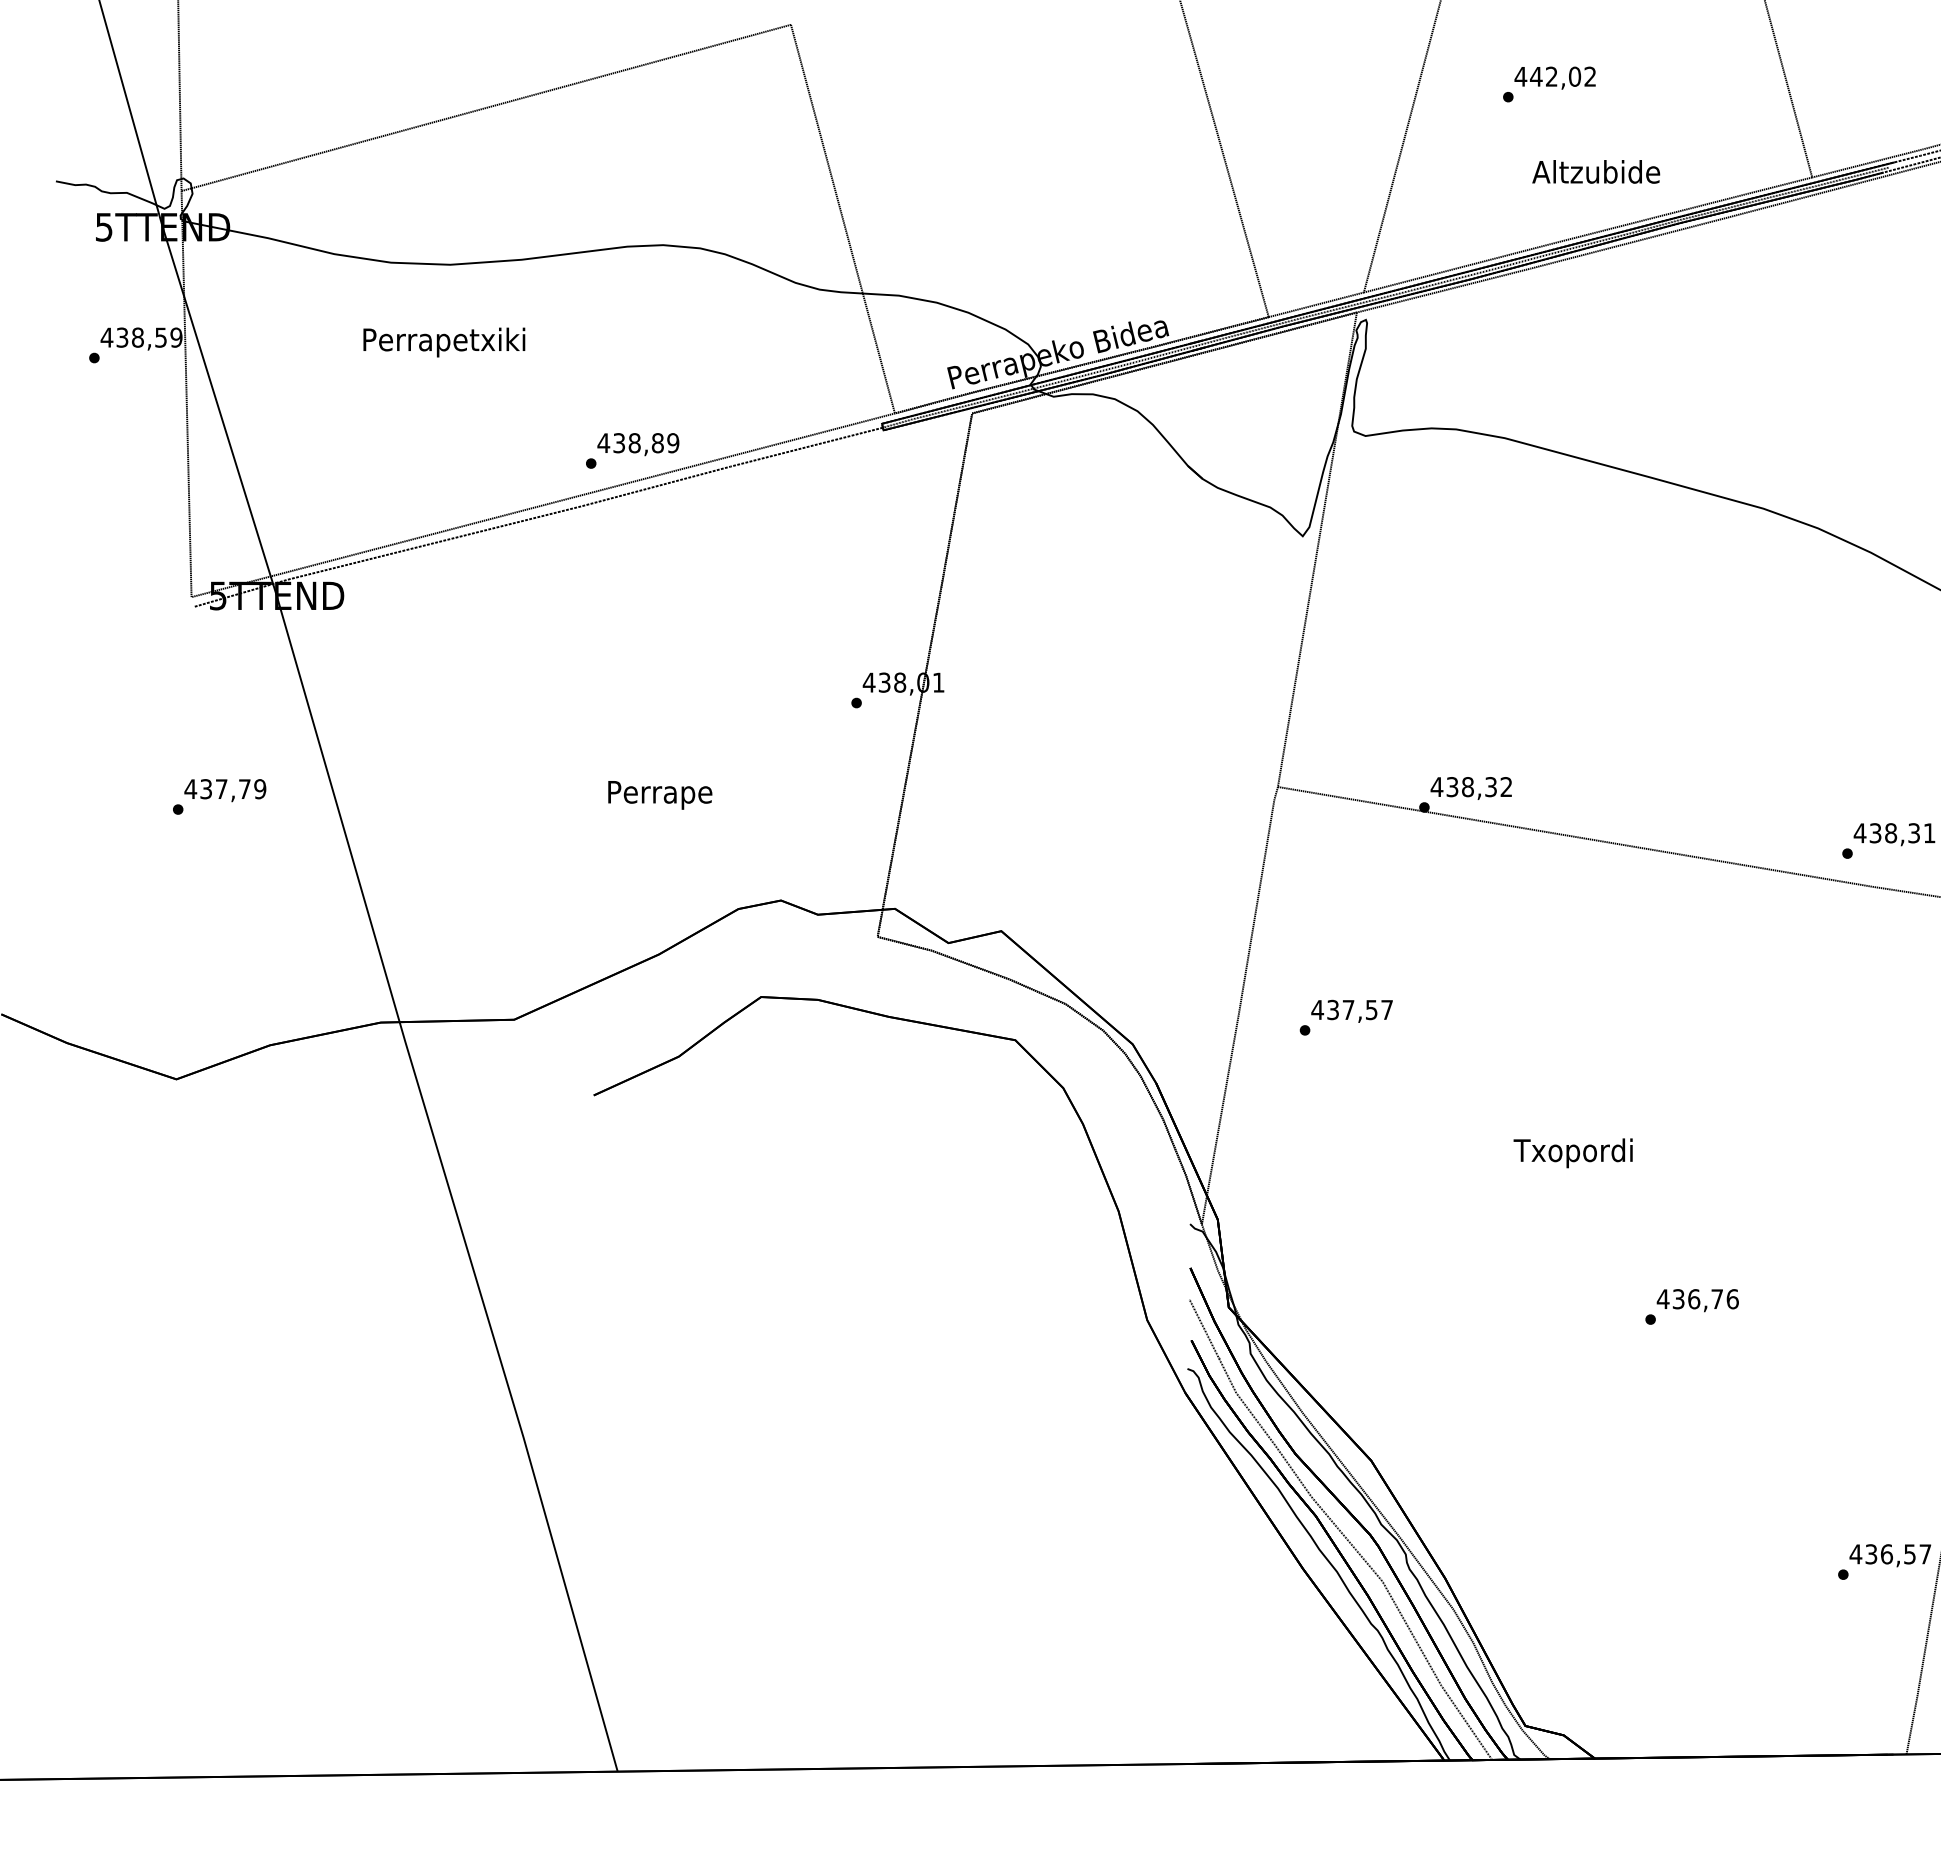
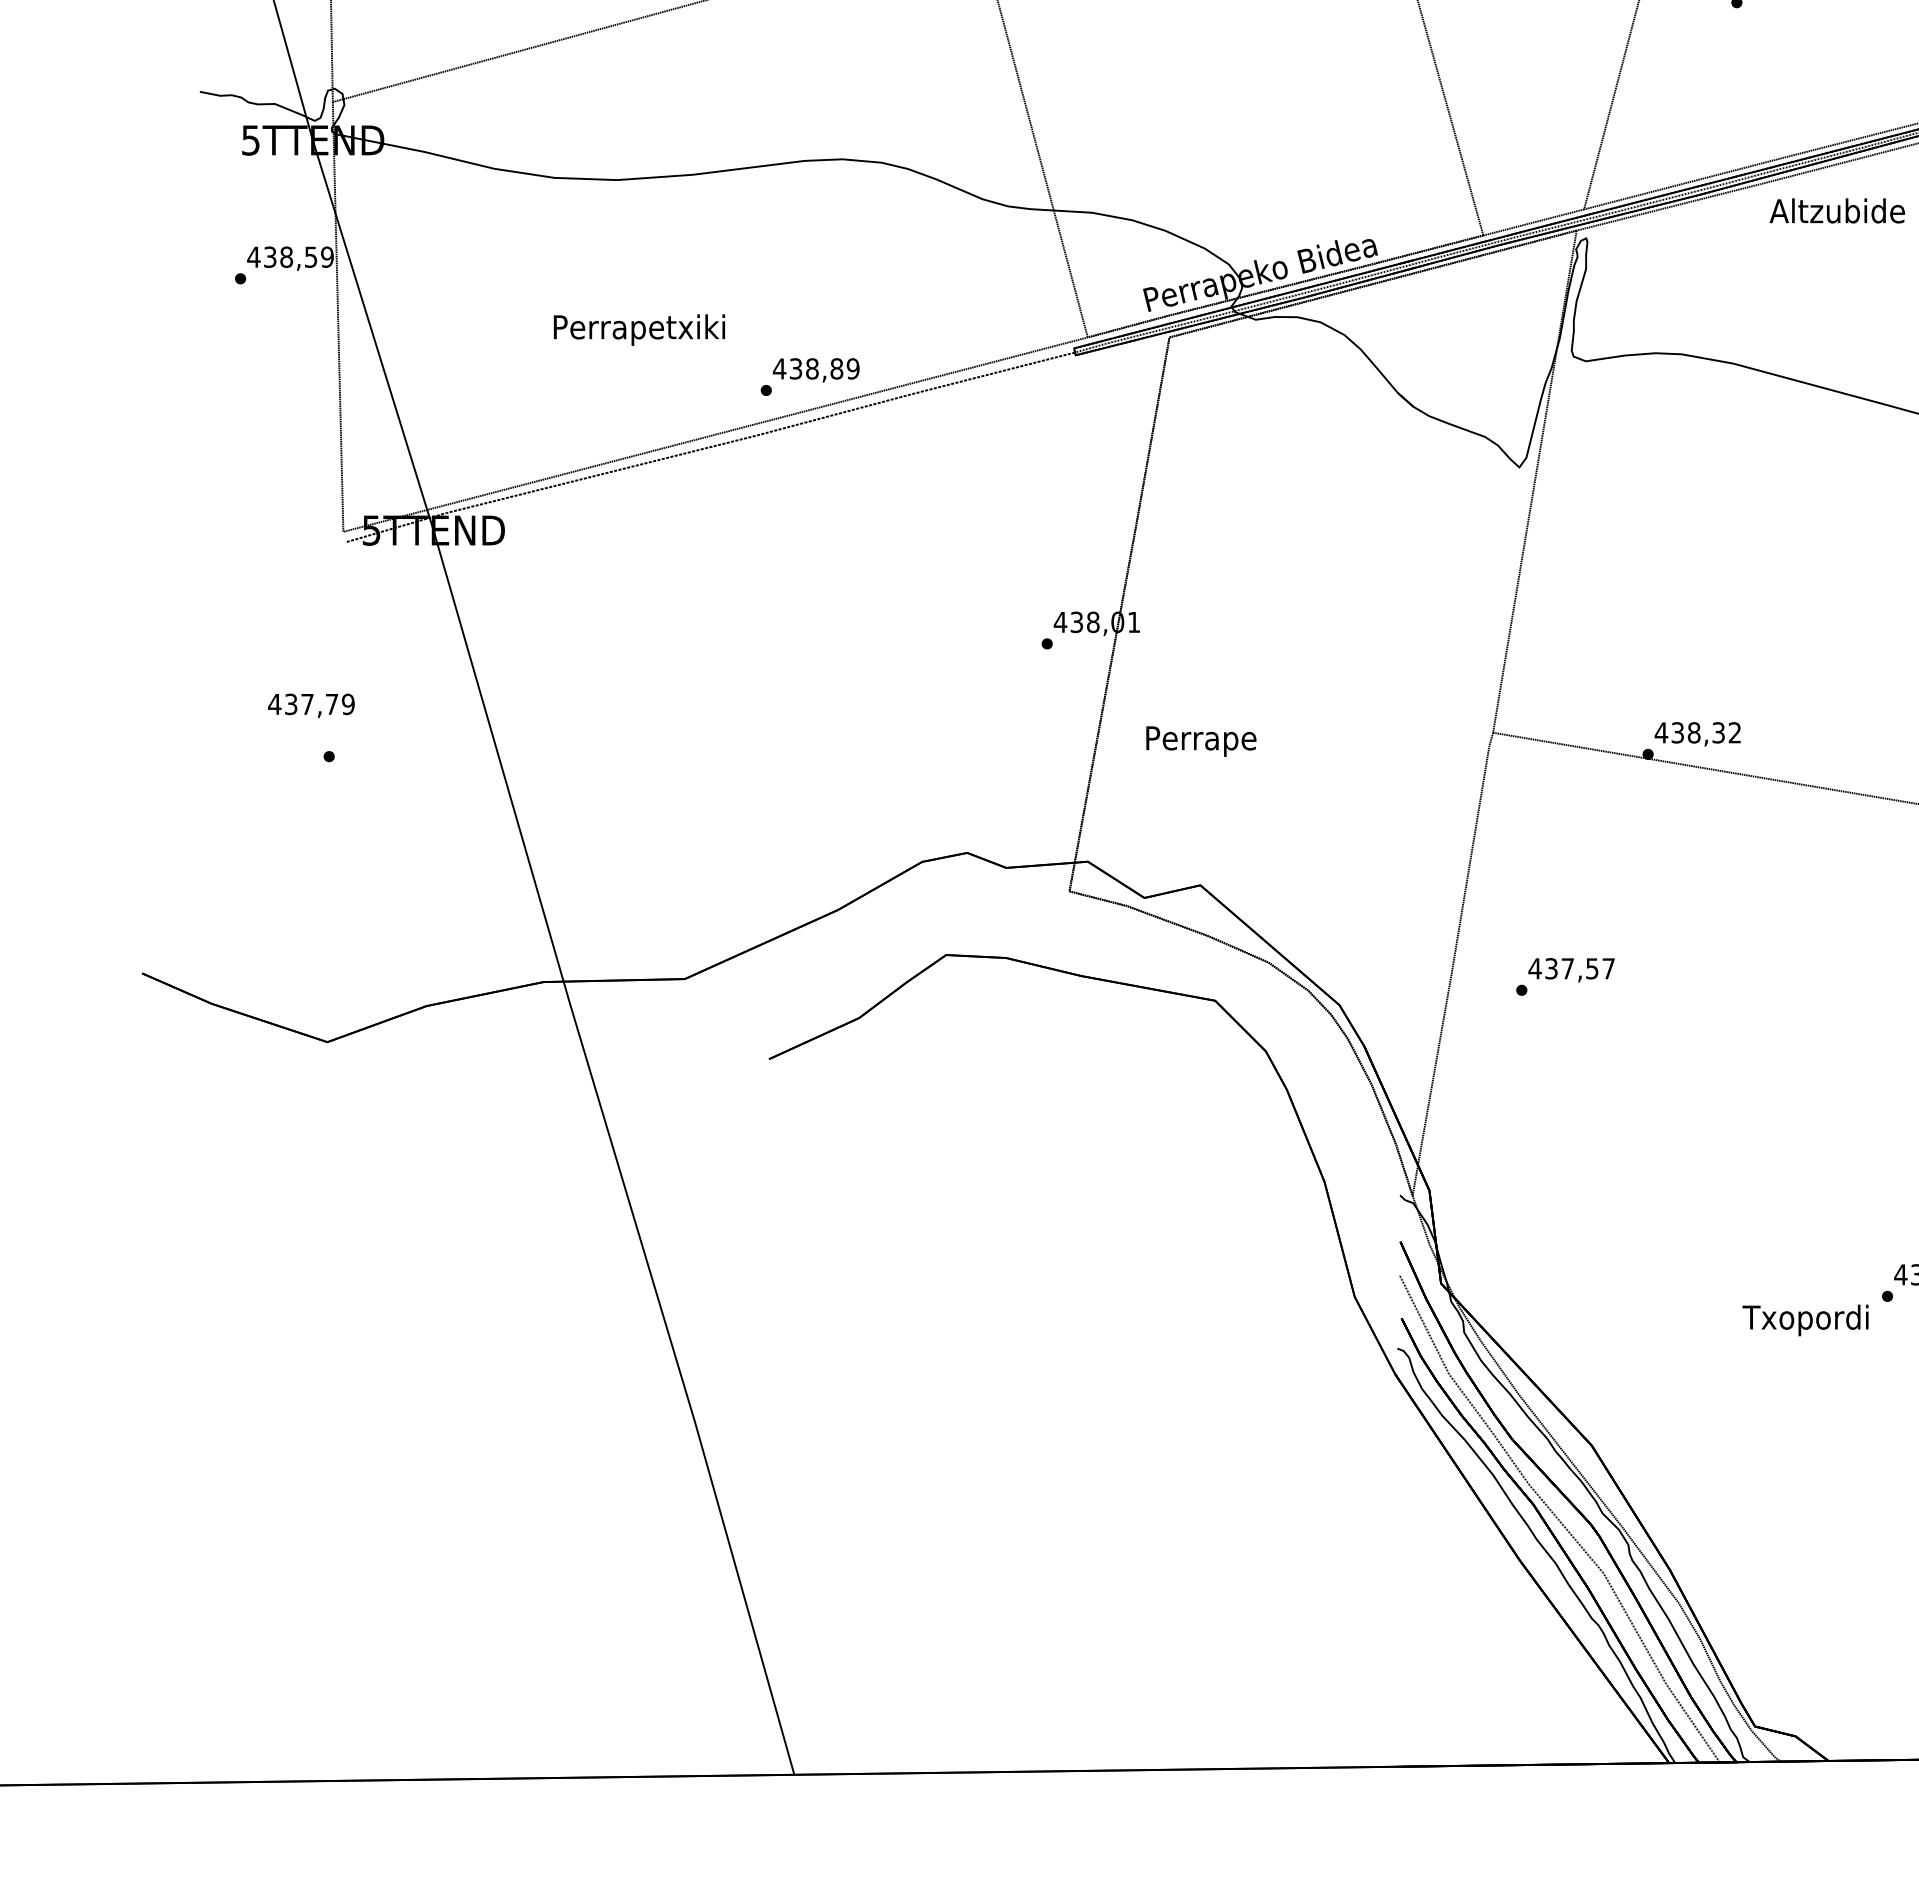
text: (1596, 171) -> (1837, 210), moved
text: (444, 342) -> (639, 330), moved
text: (225, 790) -> (311, 705), moved
text: (660, 795) -> (1201, 741), moved
text: (1572, 1153) -> (1804, 1320), moved

